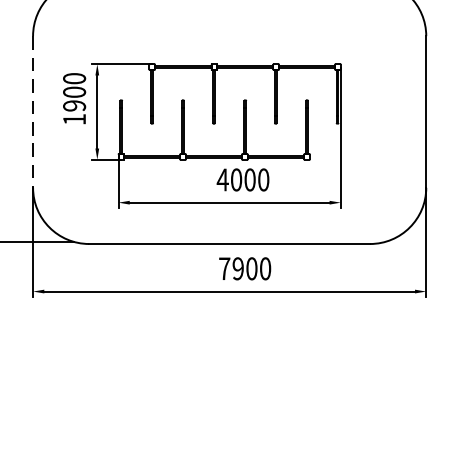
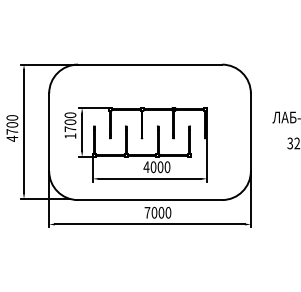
text: (74, 106) -> (70, 129), 1900 -> 1700
line: (33, 112) -> (49, 132), dashed -> solid
text: (238, 268) -> (154, 212), 7900 -> 7000

